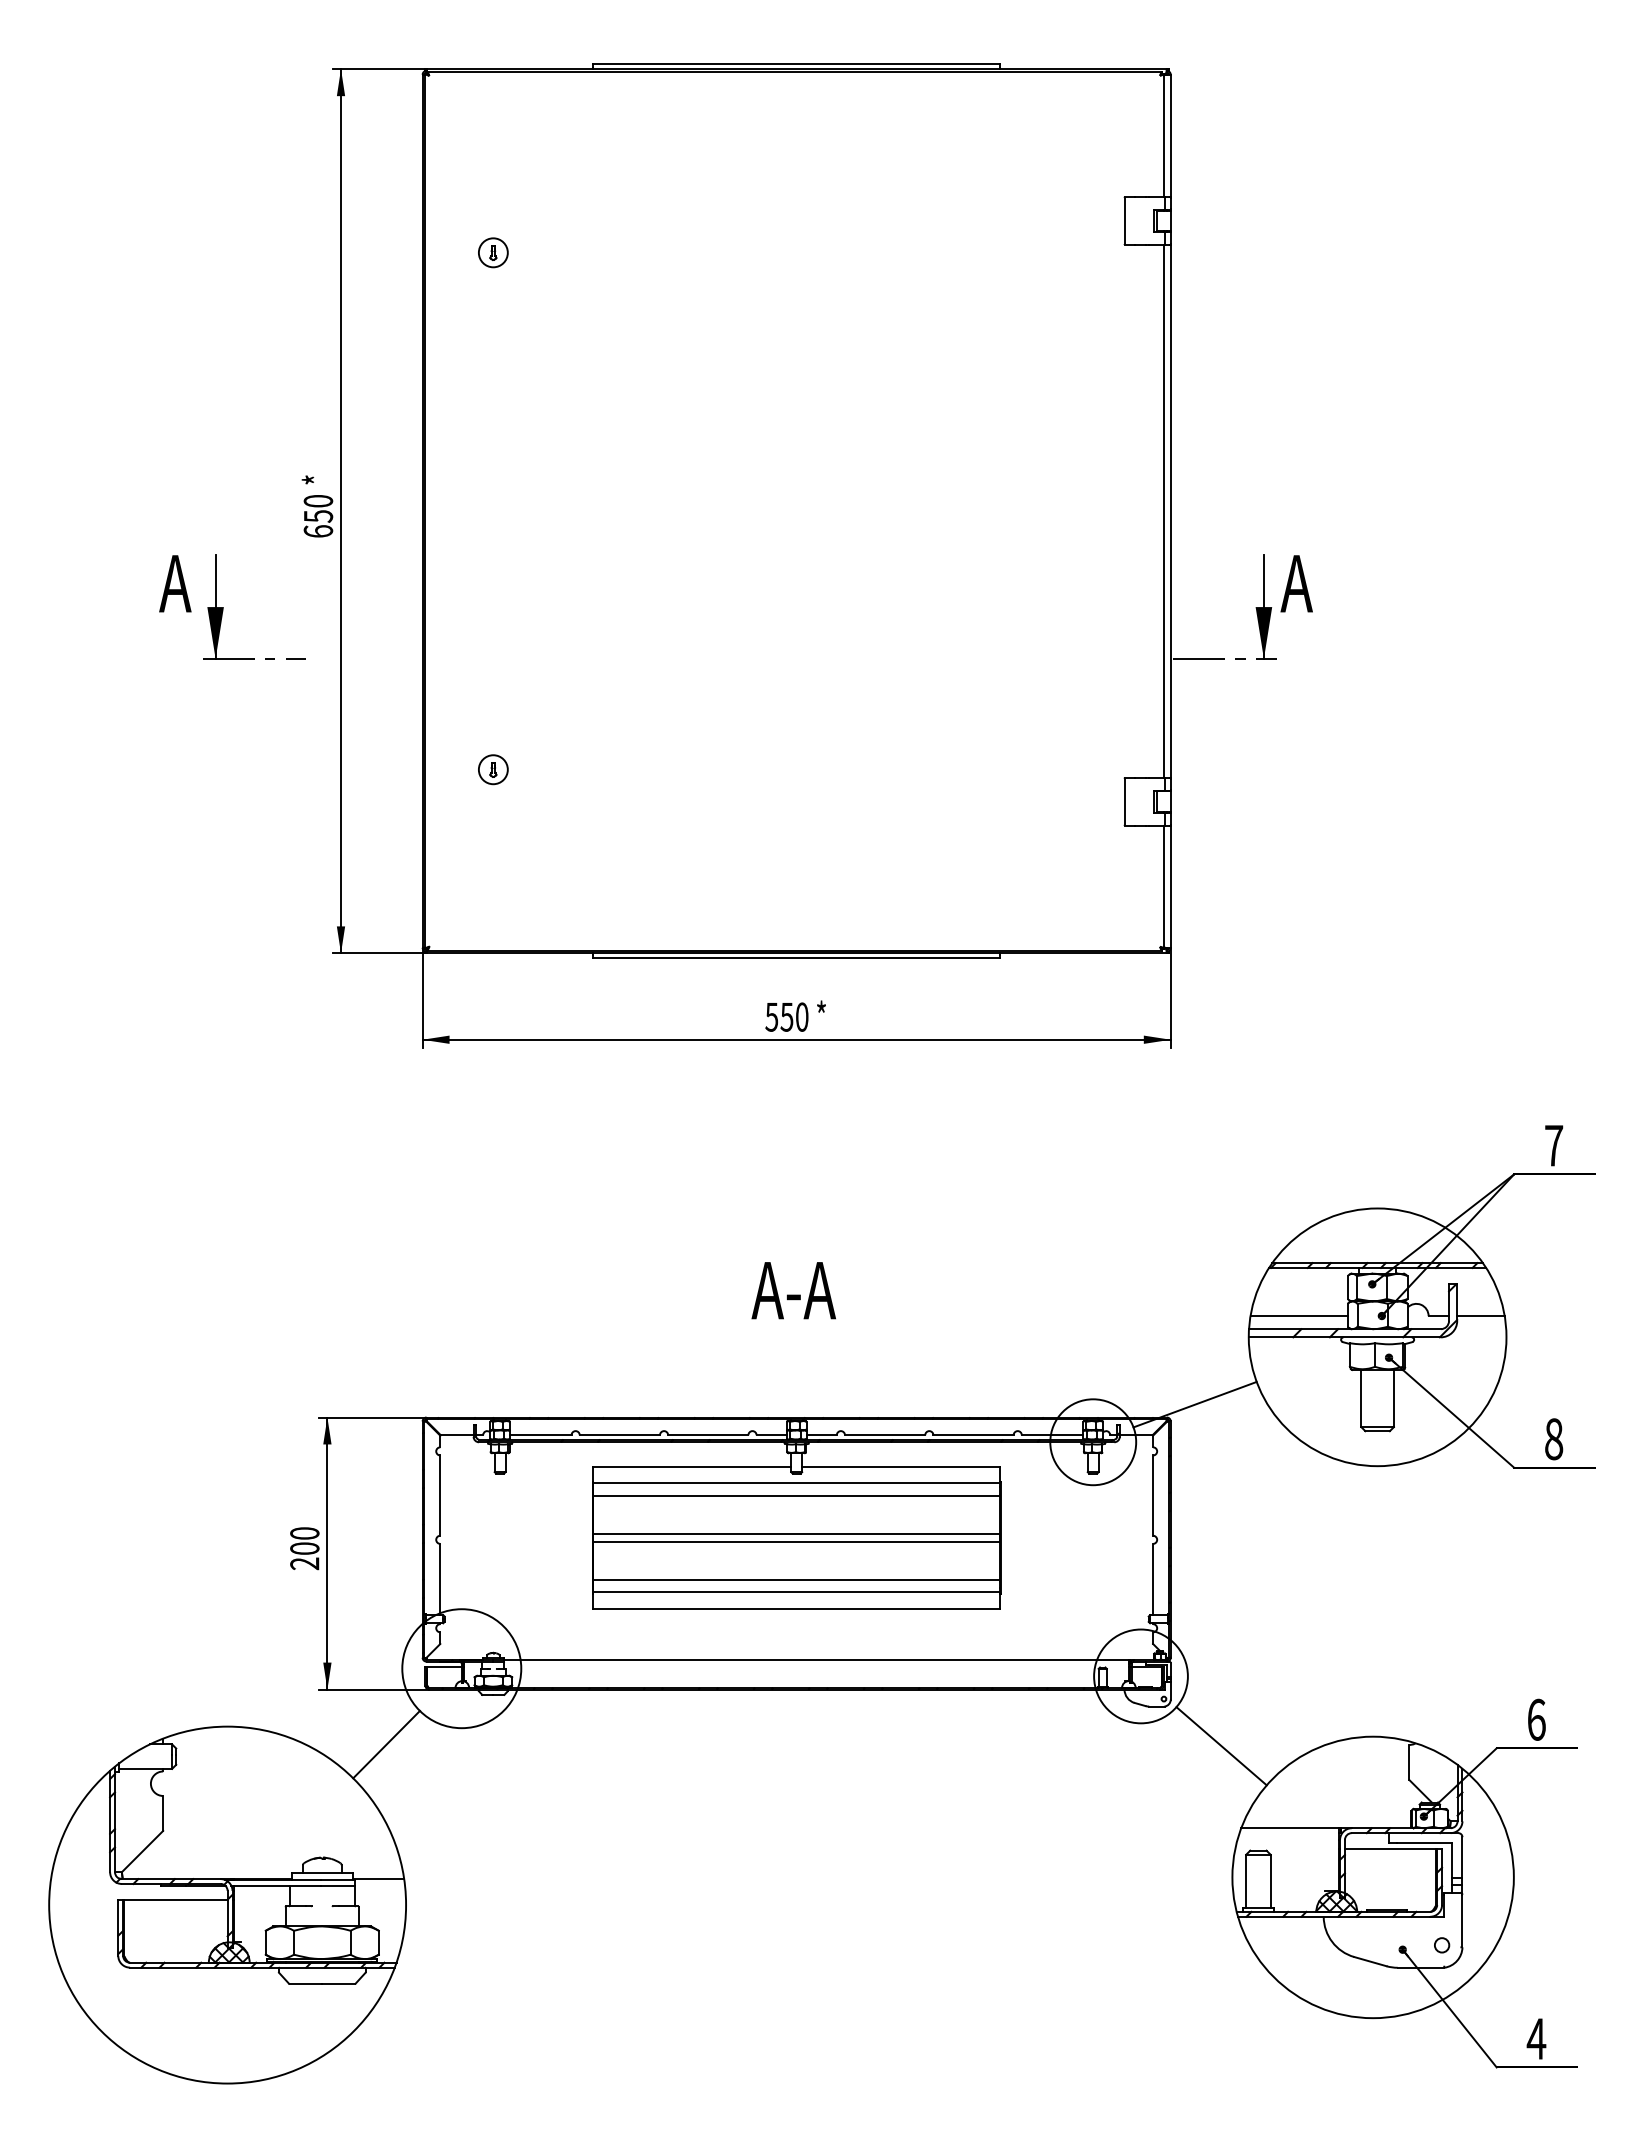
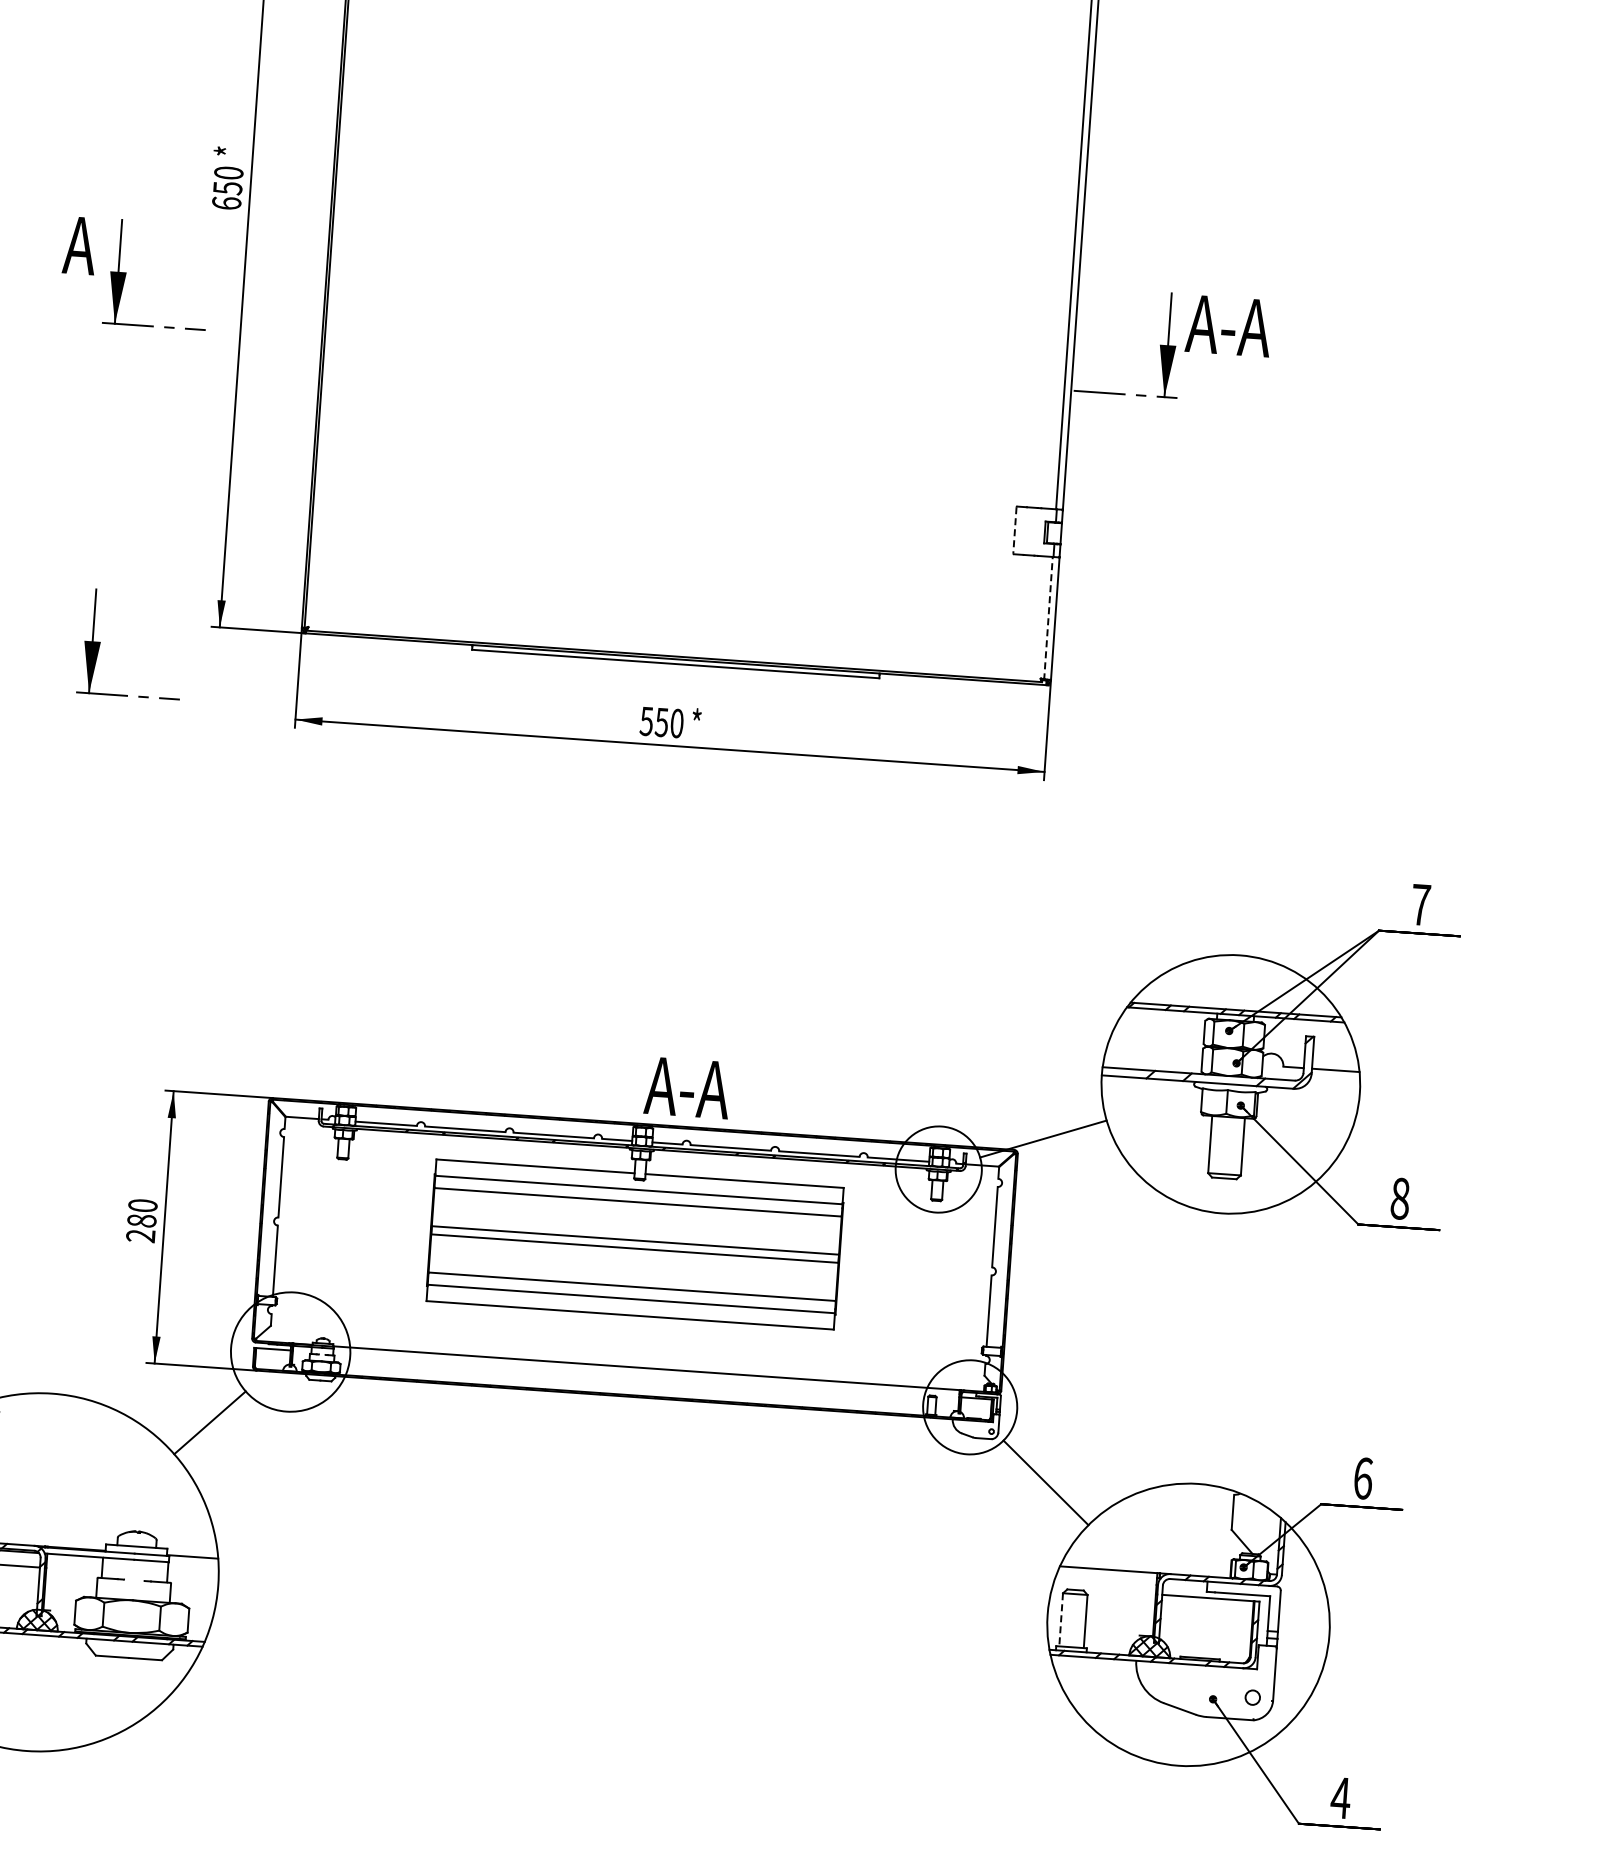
text: (1339, 583) -> (1245, 326), А -> А-А
part: (493, 769) -> (385, 453), removed
line: (1124, 802) -> (1014, 531), solid -> dashed
line: (1163, 887) -> (1047, 619), solid -> dashed
part: (223, 976) -> (100, 642), added
text: (793, 1290) -> (687, 1087), moved
line: (1298, 1316) -> (1153, 1057), removed
text: (304, 1548) -> (141, 1220), 200 -> 280
line: (1246, 1881) -> (1061, 1620), solid -> dashed

